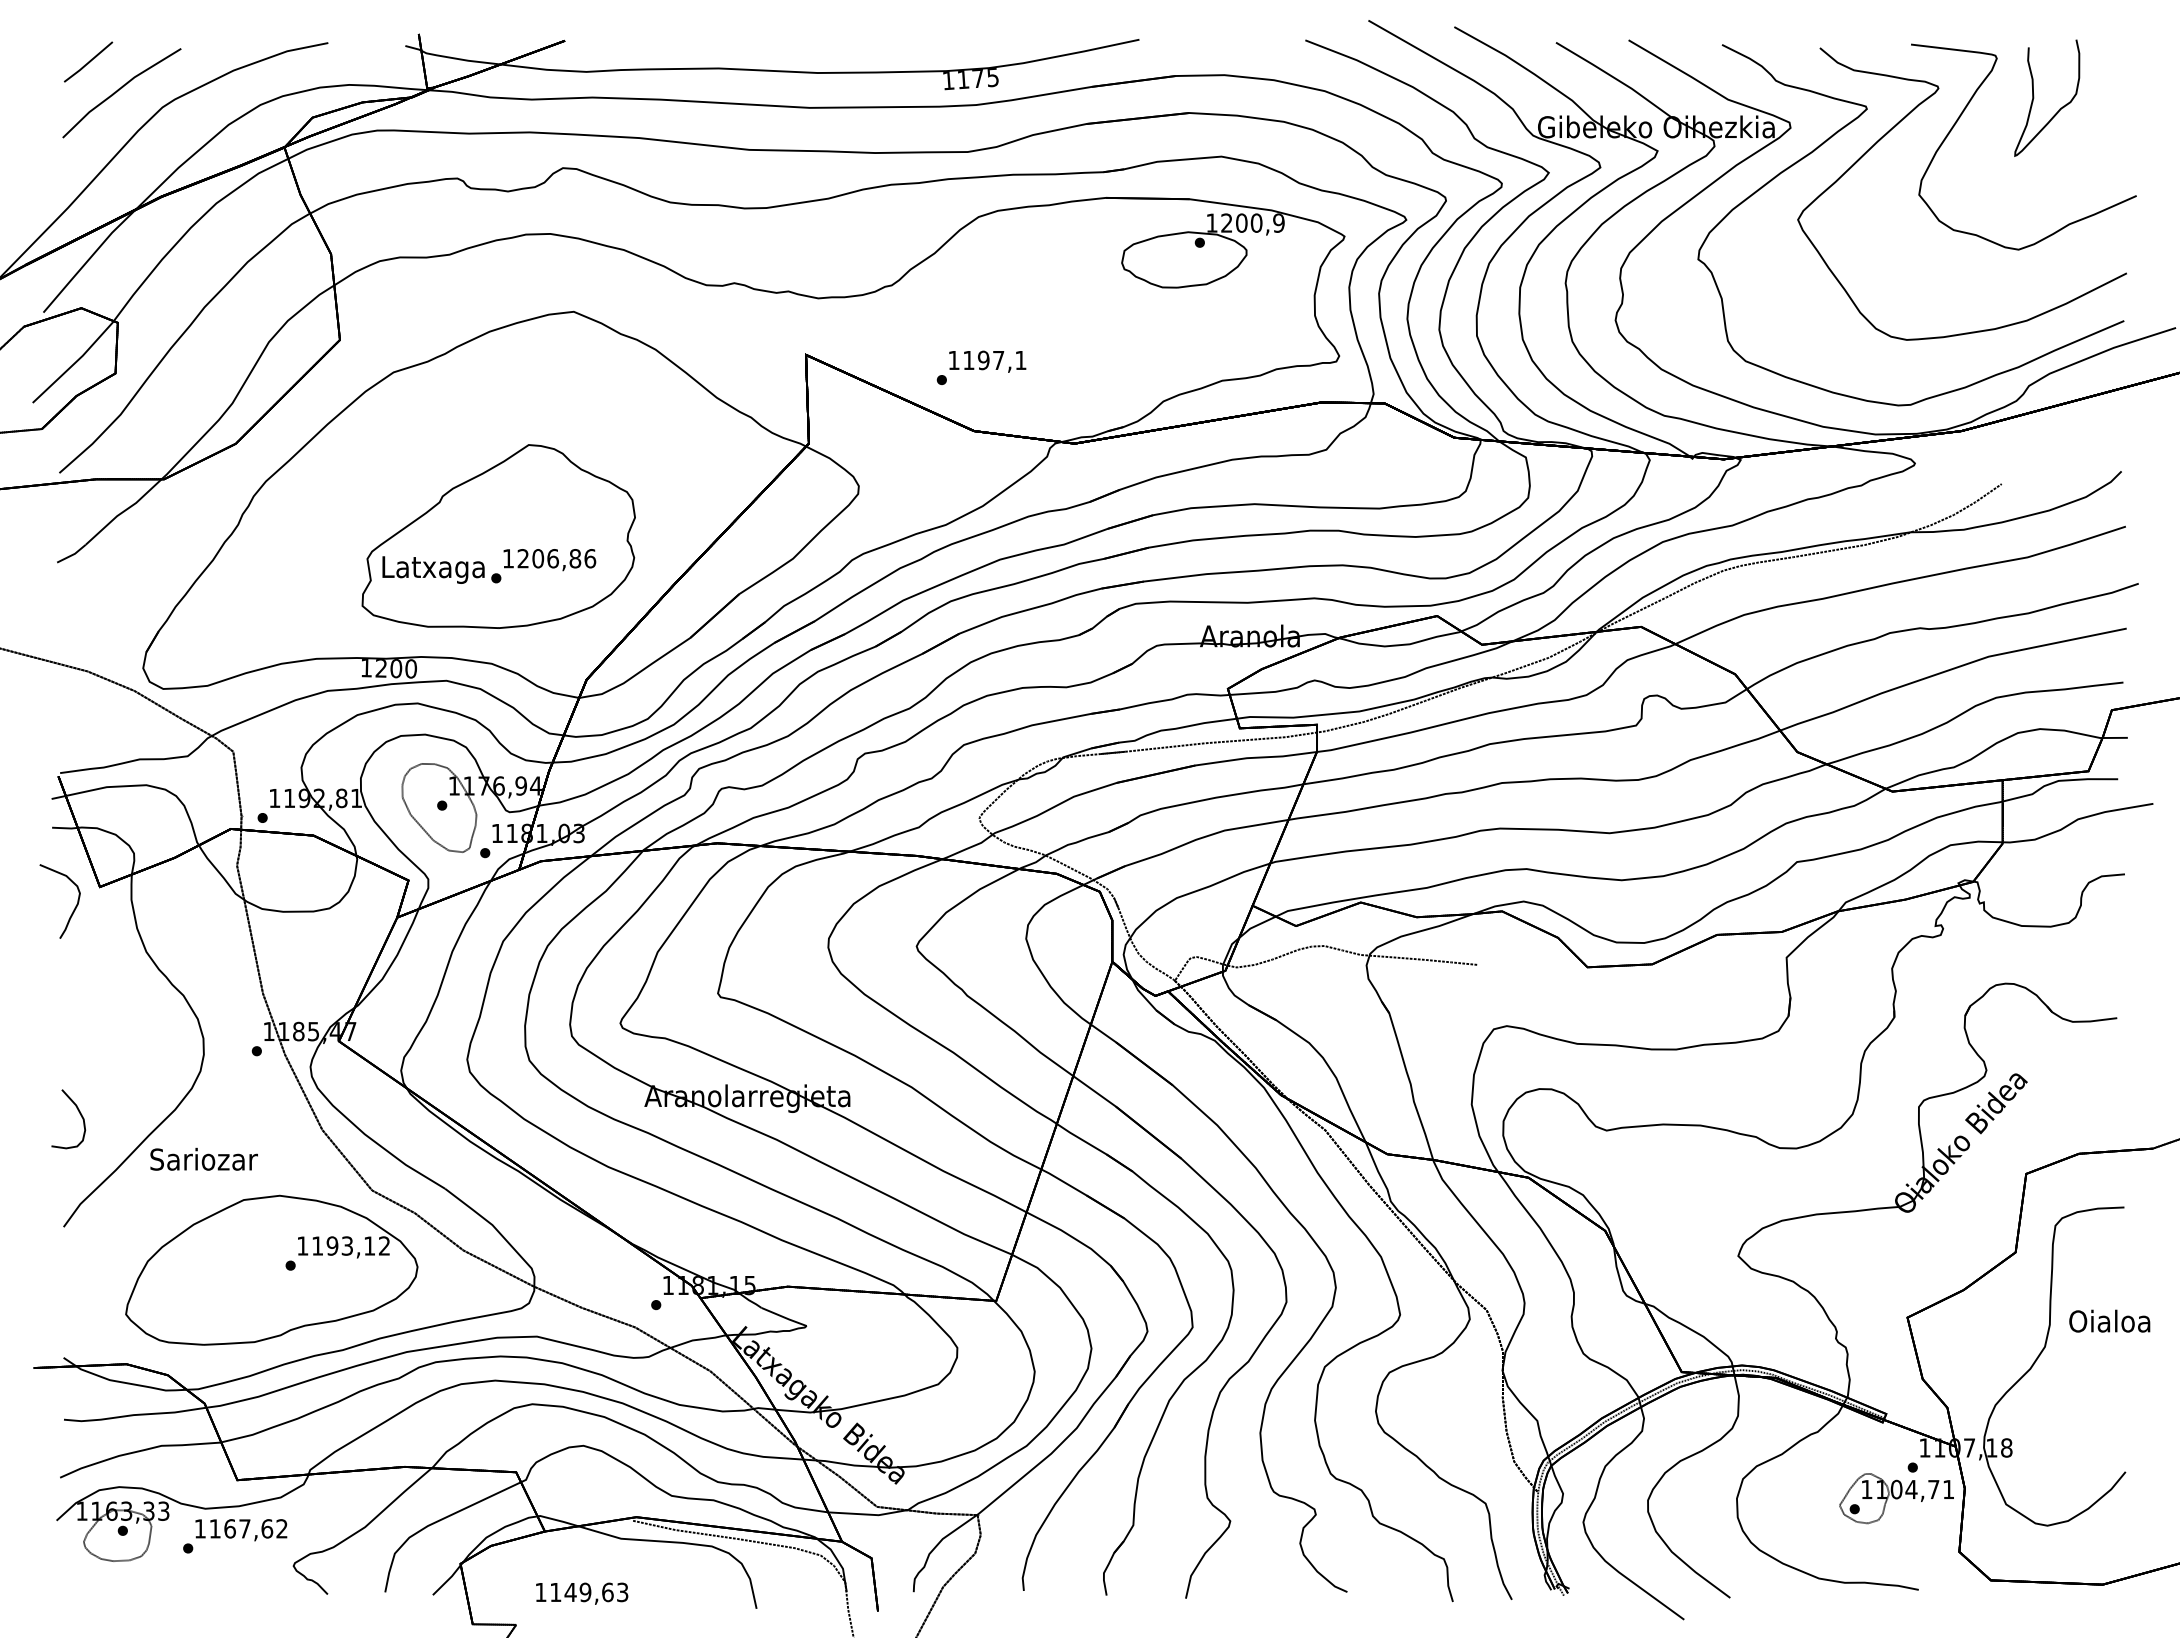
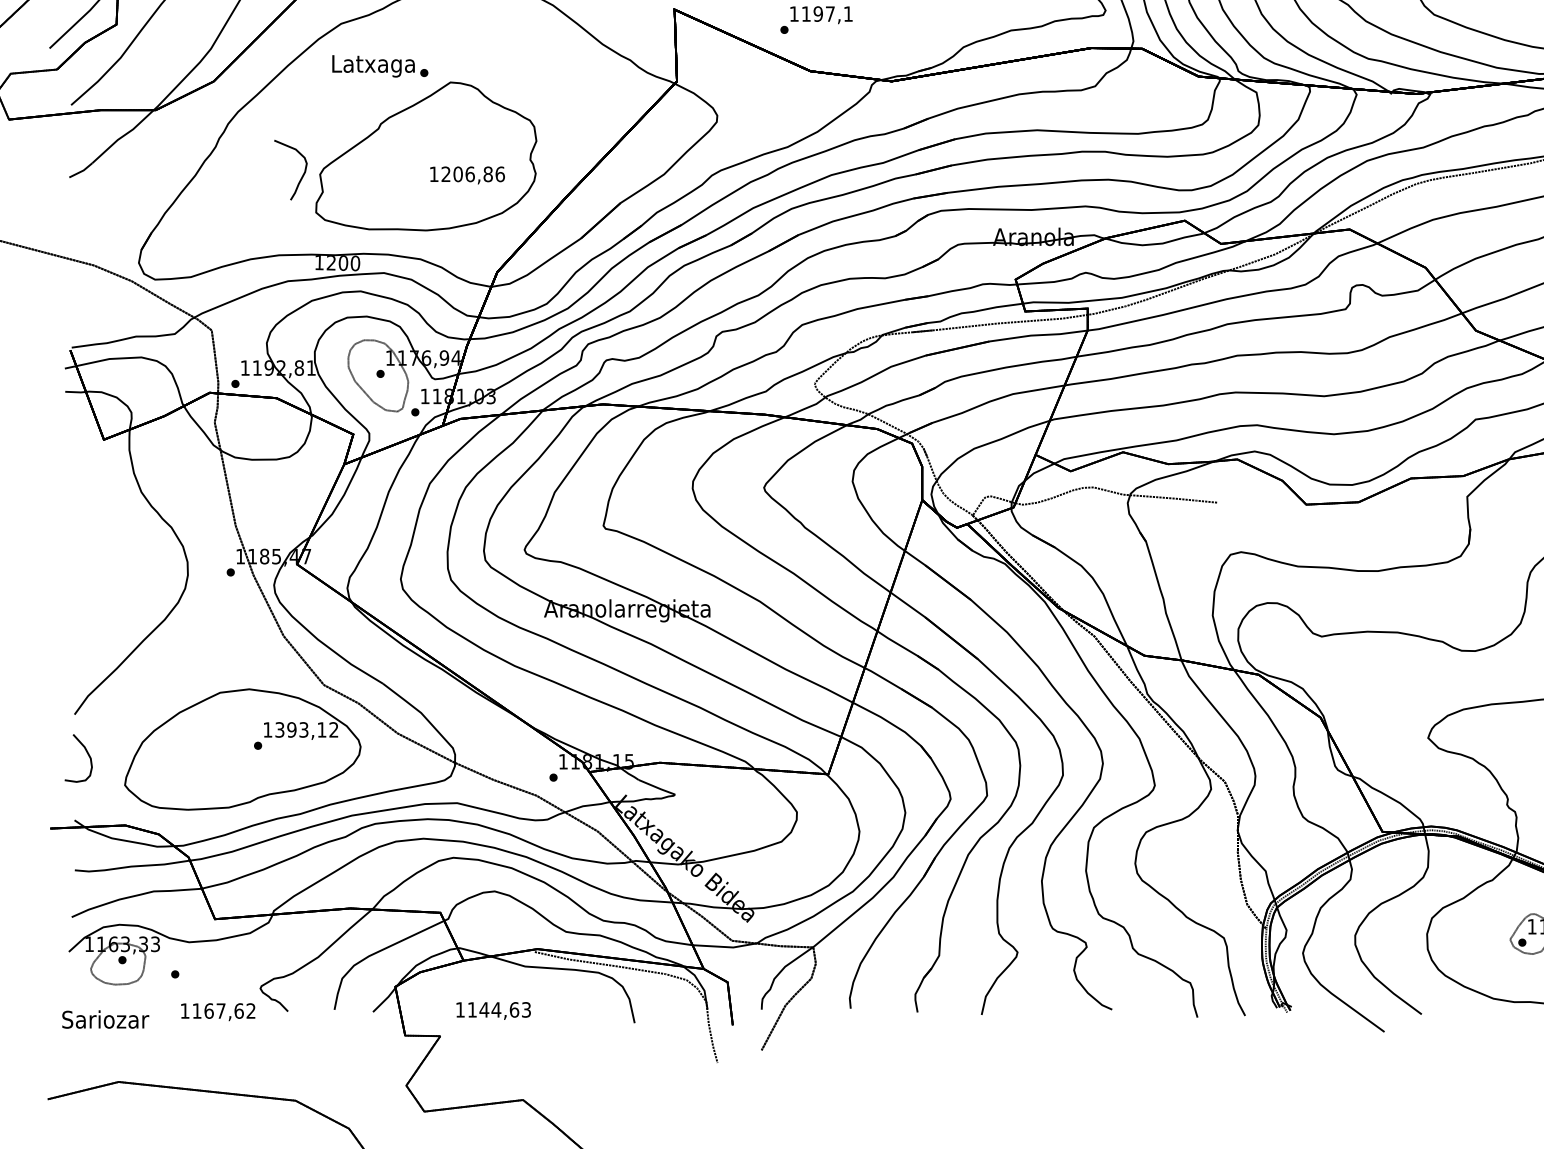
text: (441, 569) -> (379, 65), moved
curve: (73, 909) -> (301, 176), moved
curve: (79, 1113) -> (87, 753), moved
text: (203, 1158) -> (105, 1018), moved
text: (317, 1245) -> (279, 729), 1193,12 -> 1393,12
text: (241, 1530) -> (218, 1012), moved
text: (585, 1592) -> (496, 1009), 1149,63 -> 1144,63

